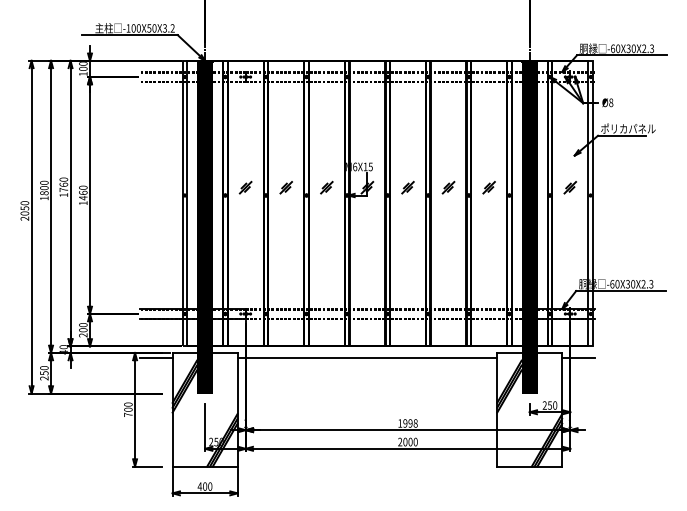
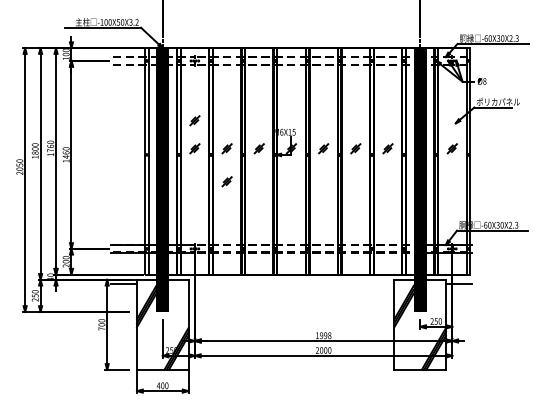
part: (245, 152) -> (194, 120), added
part: (285, 229) -> (226, 181), added
line: (367, 357) -> (291, 283), removed

